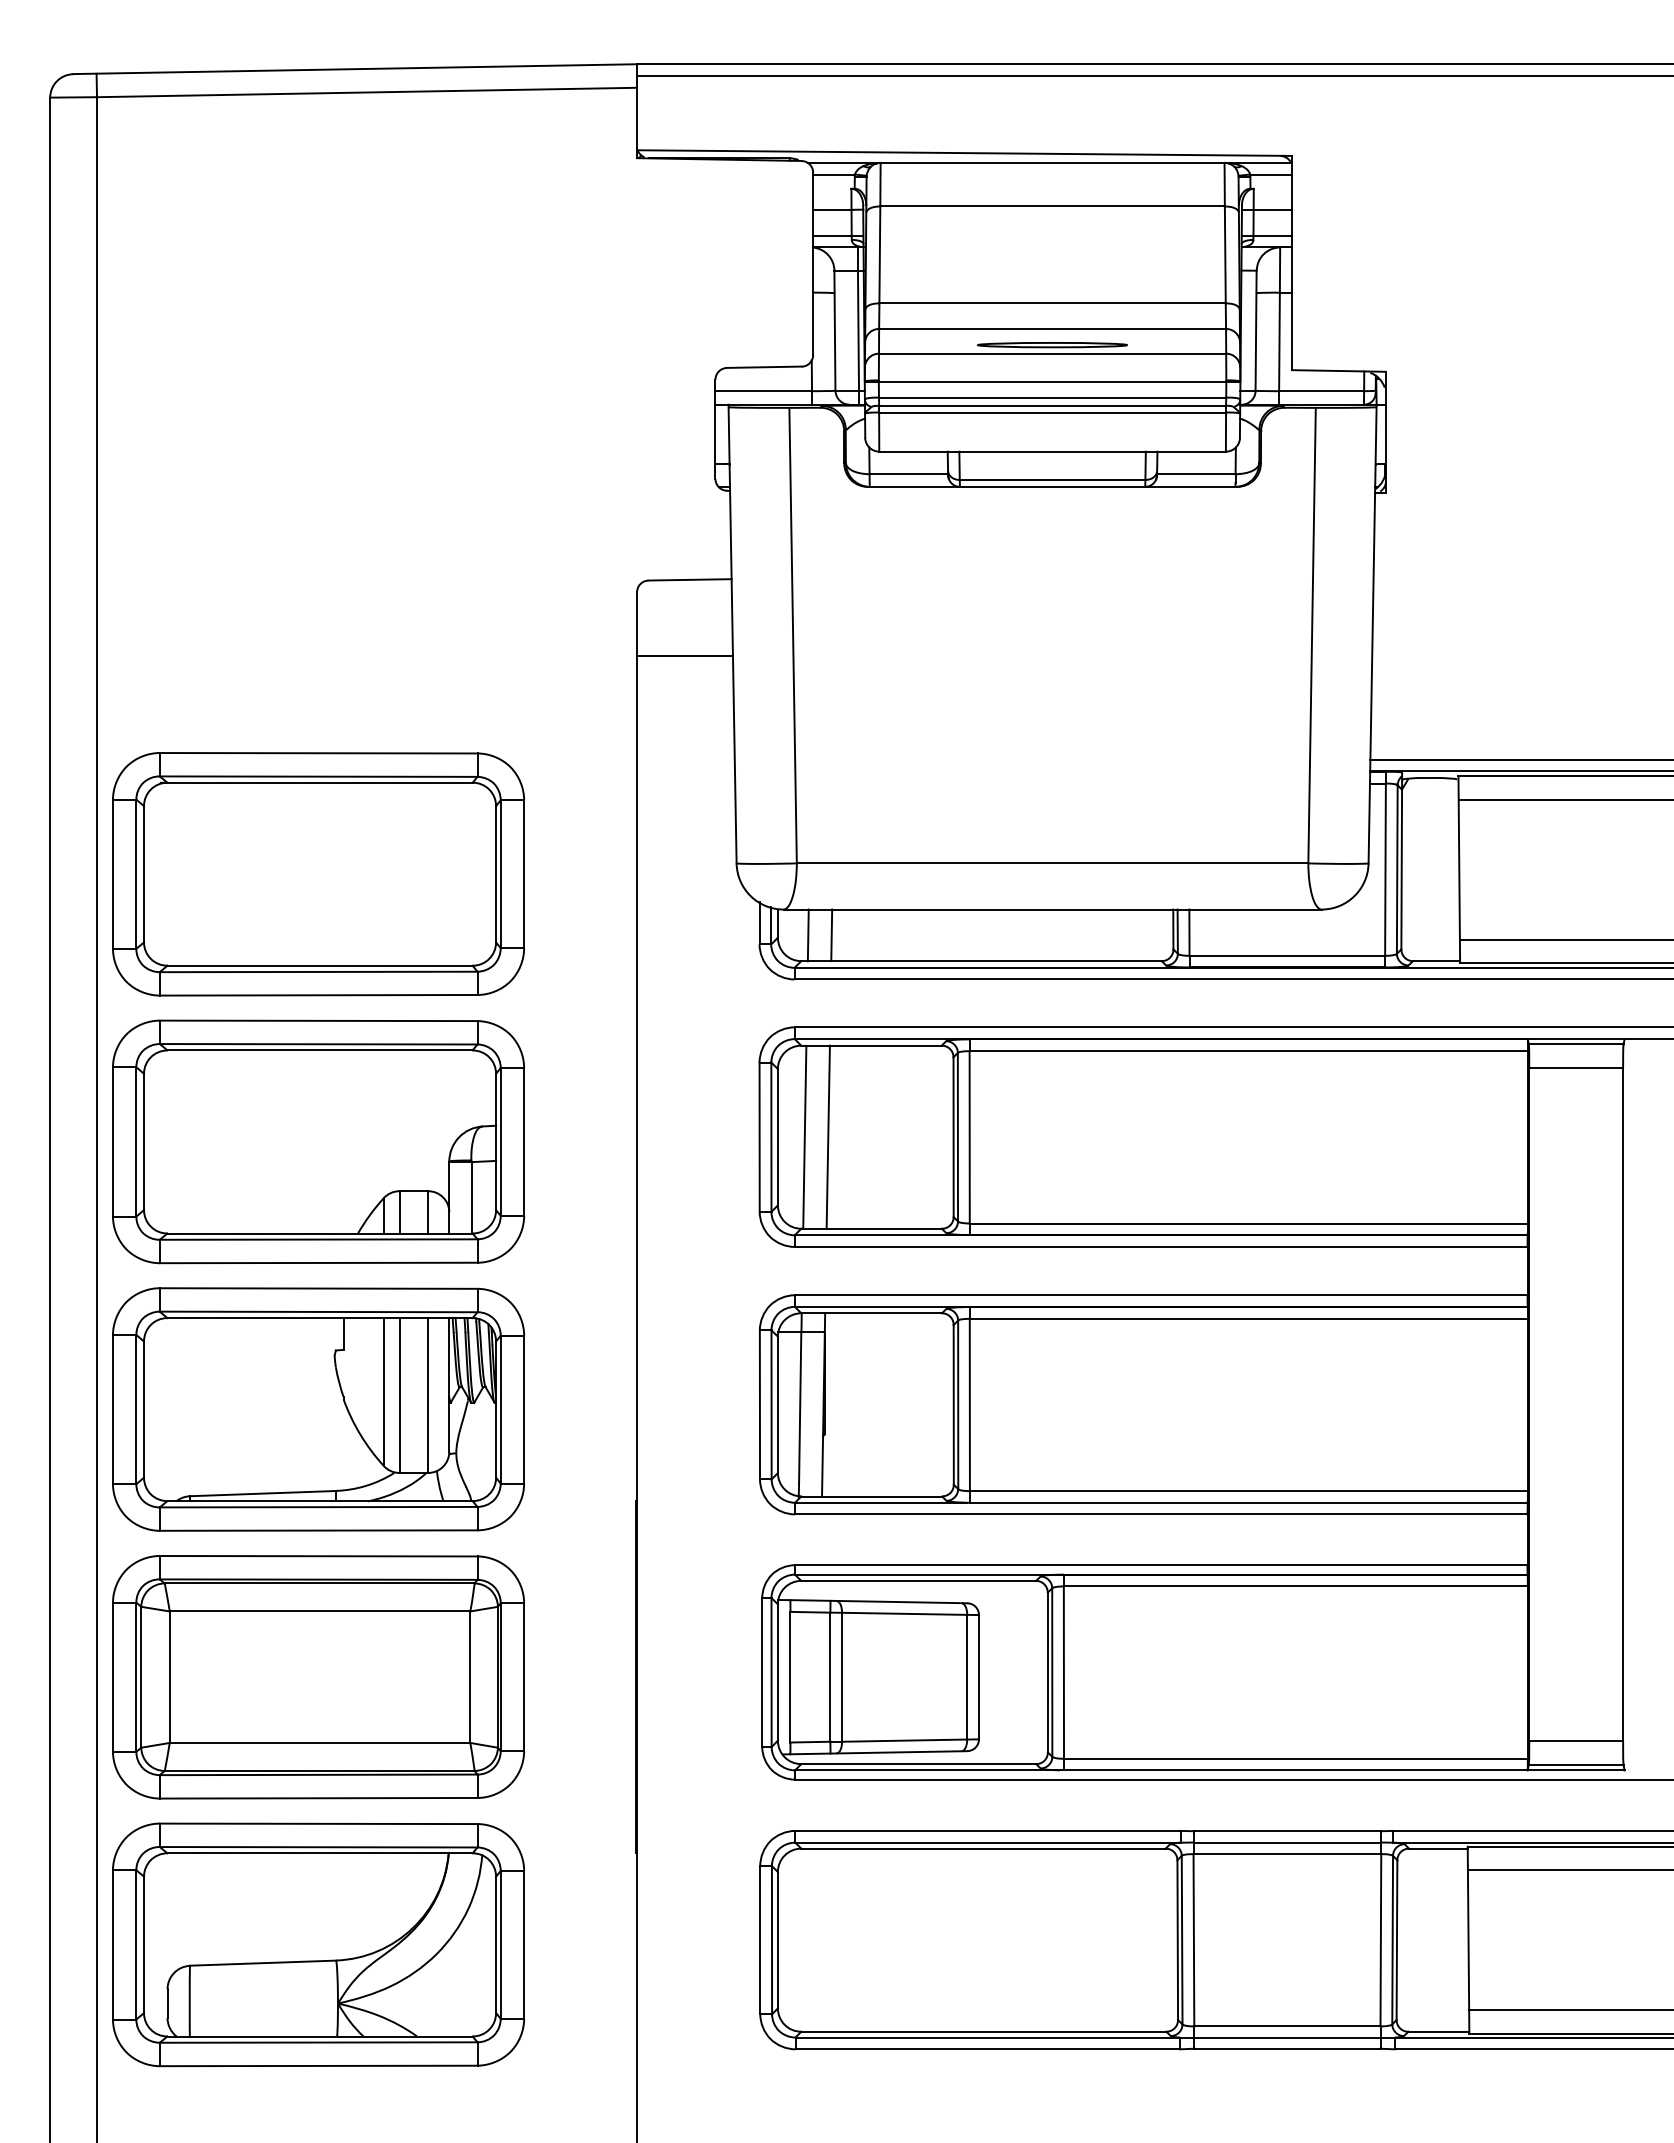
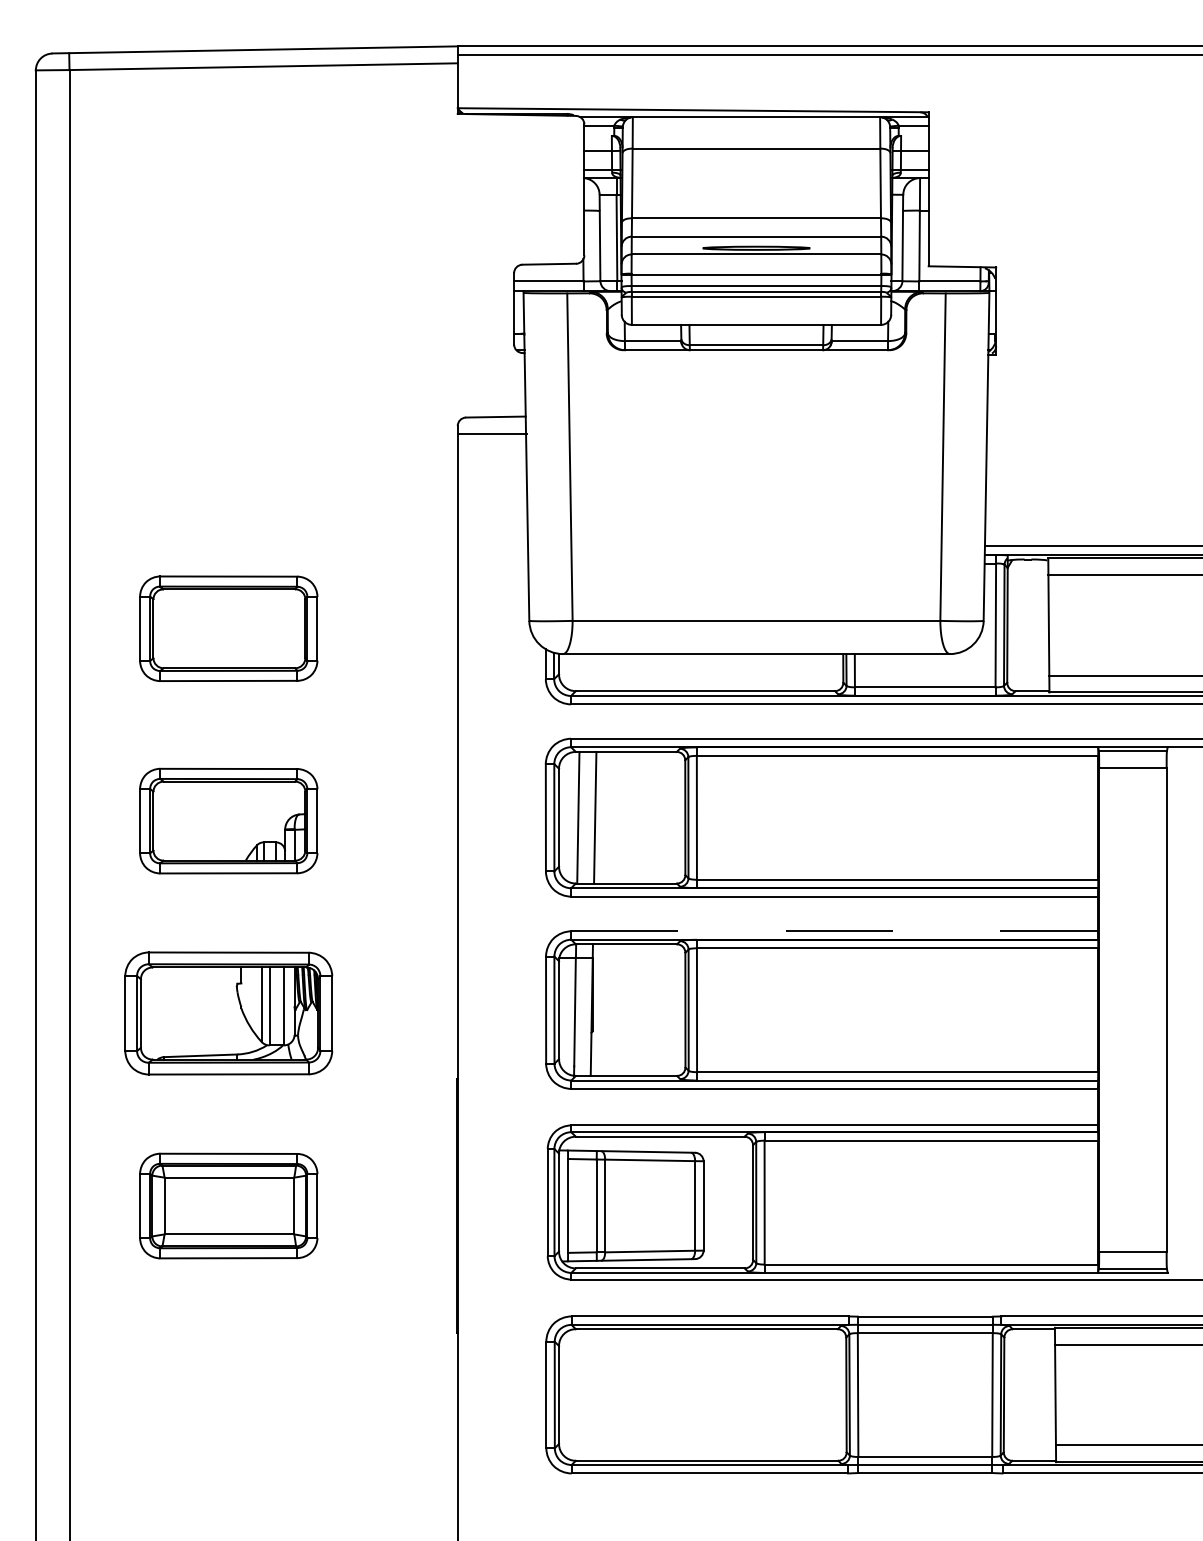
line: (685, 655) -> (492, 434), moved
part: (318, 874) -> (228, 628), size x0.6
line: (807, 935) -> (580, 672), removed
line: (831, 935) -> (597, 672), removed
part: (318, 1141) -> (228, 820), size x0.6
line: (1161, 1295) -> (834, 931), solid -> dashed
part: (318, 1409) -> (228, 1013), size x0.7
part: (318, 1677) -> (228, 1206), size x0.6
part: (318, 1944) -> (228, 1398), removed

